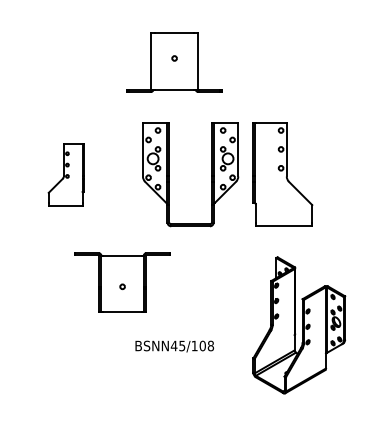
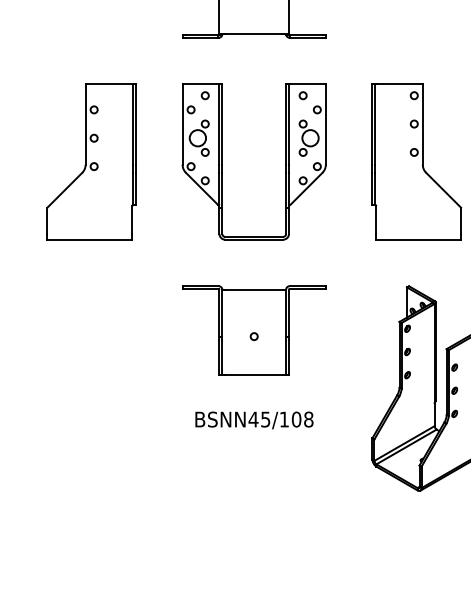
part: (66, 174) -> (91, 161), size x1.67
part: (169, 174) -> (222, 161), moved
part: (122, 282) -> (254, 330), moved

